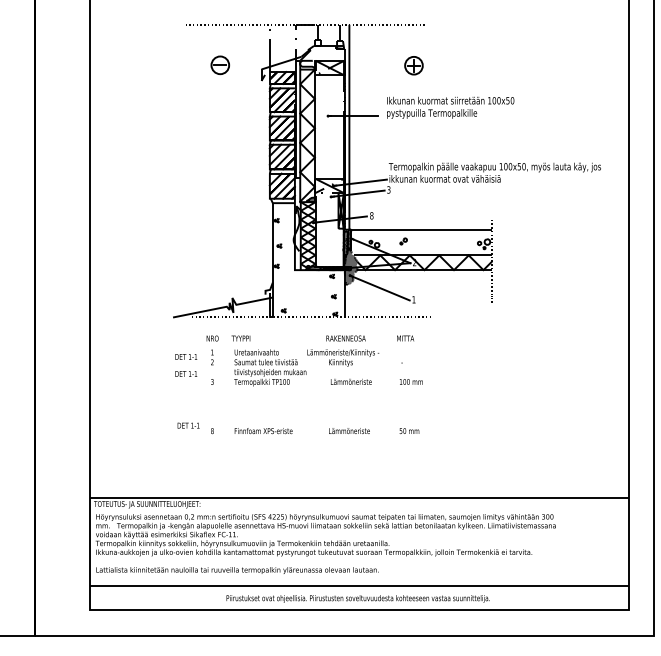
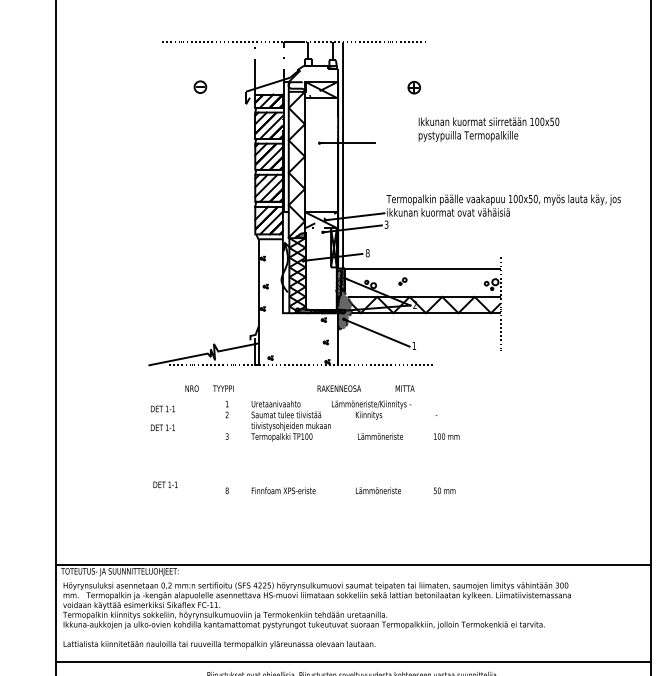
part: (219, 65) -> (199, 87), size x0.6
part: (413, 65) -> (413, 87), size x0.6
text: (450, 107) -> (488, 129), moved
text: (316, 391) -> (342, 447), moved

